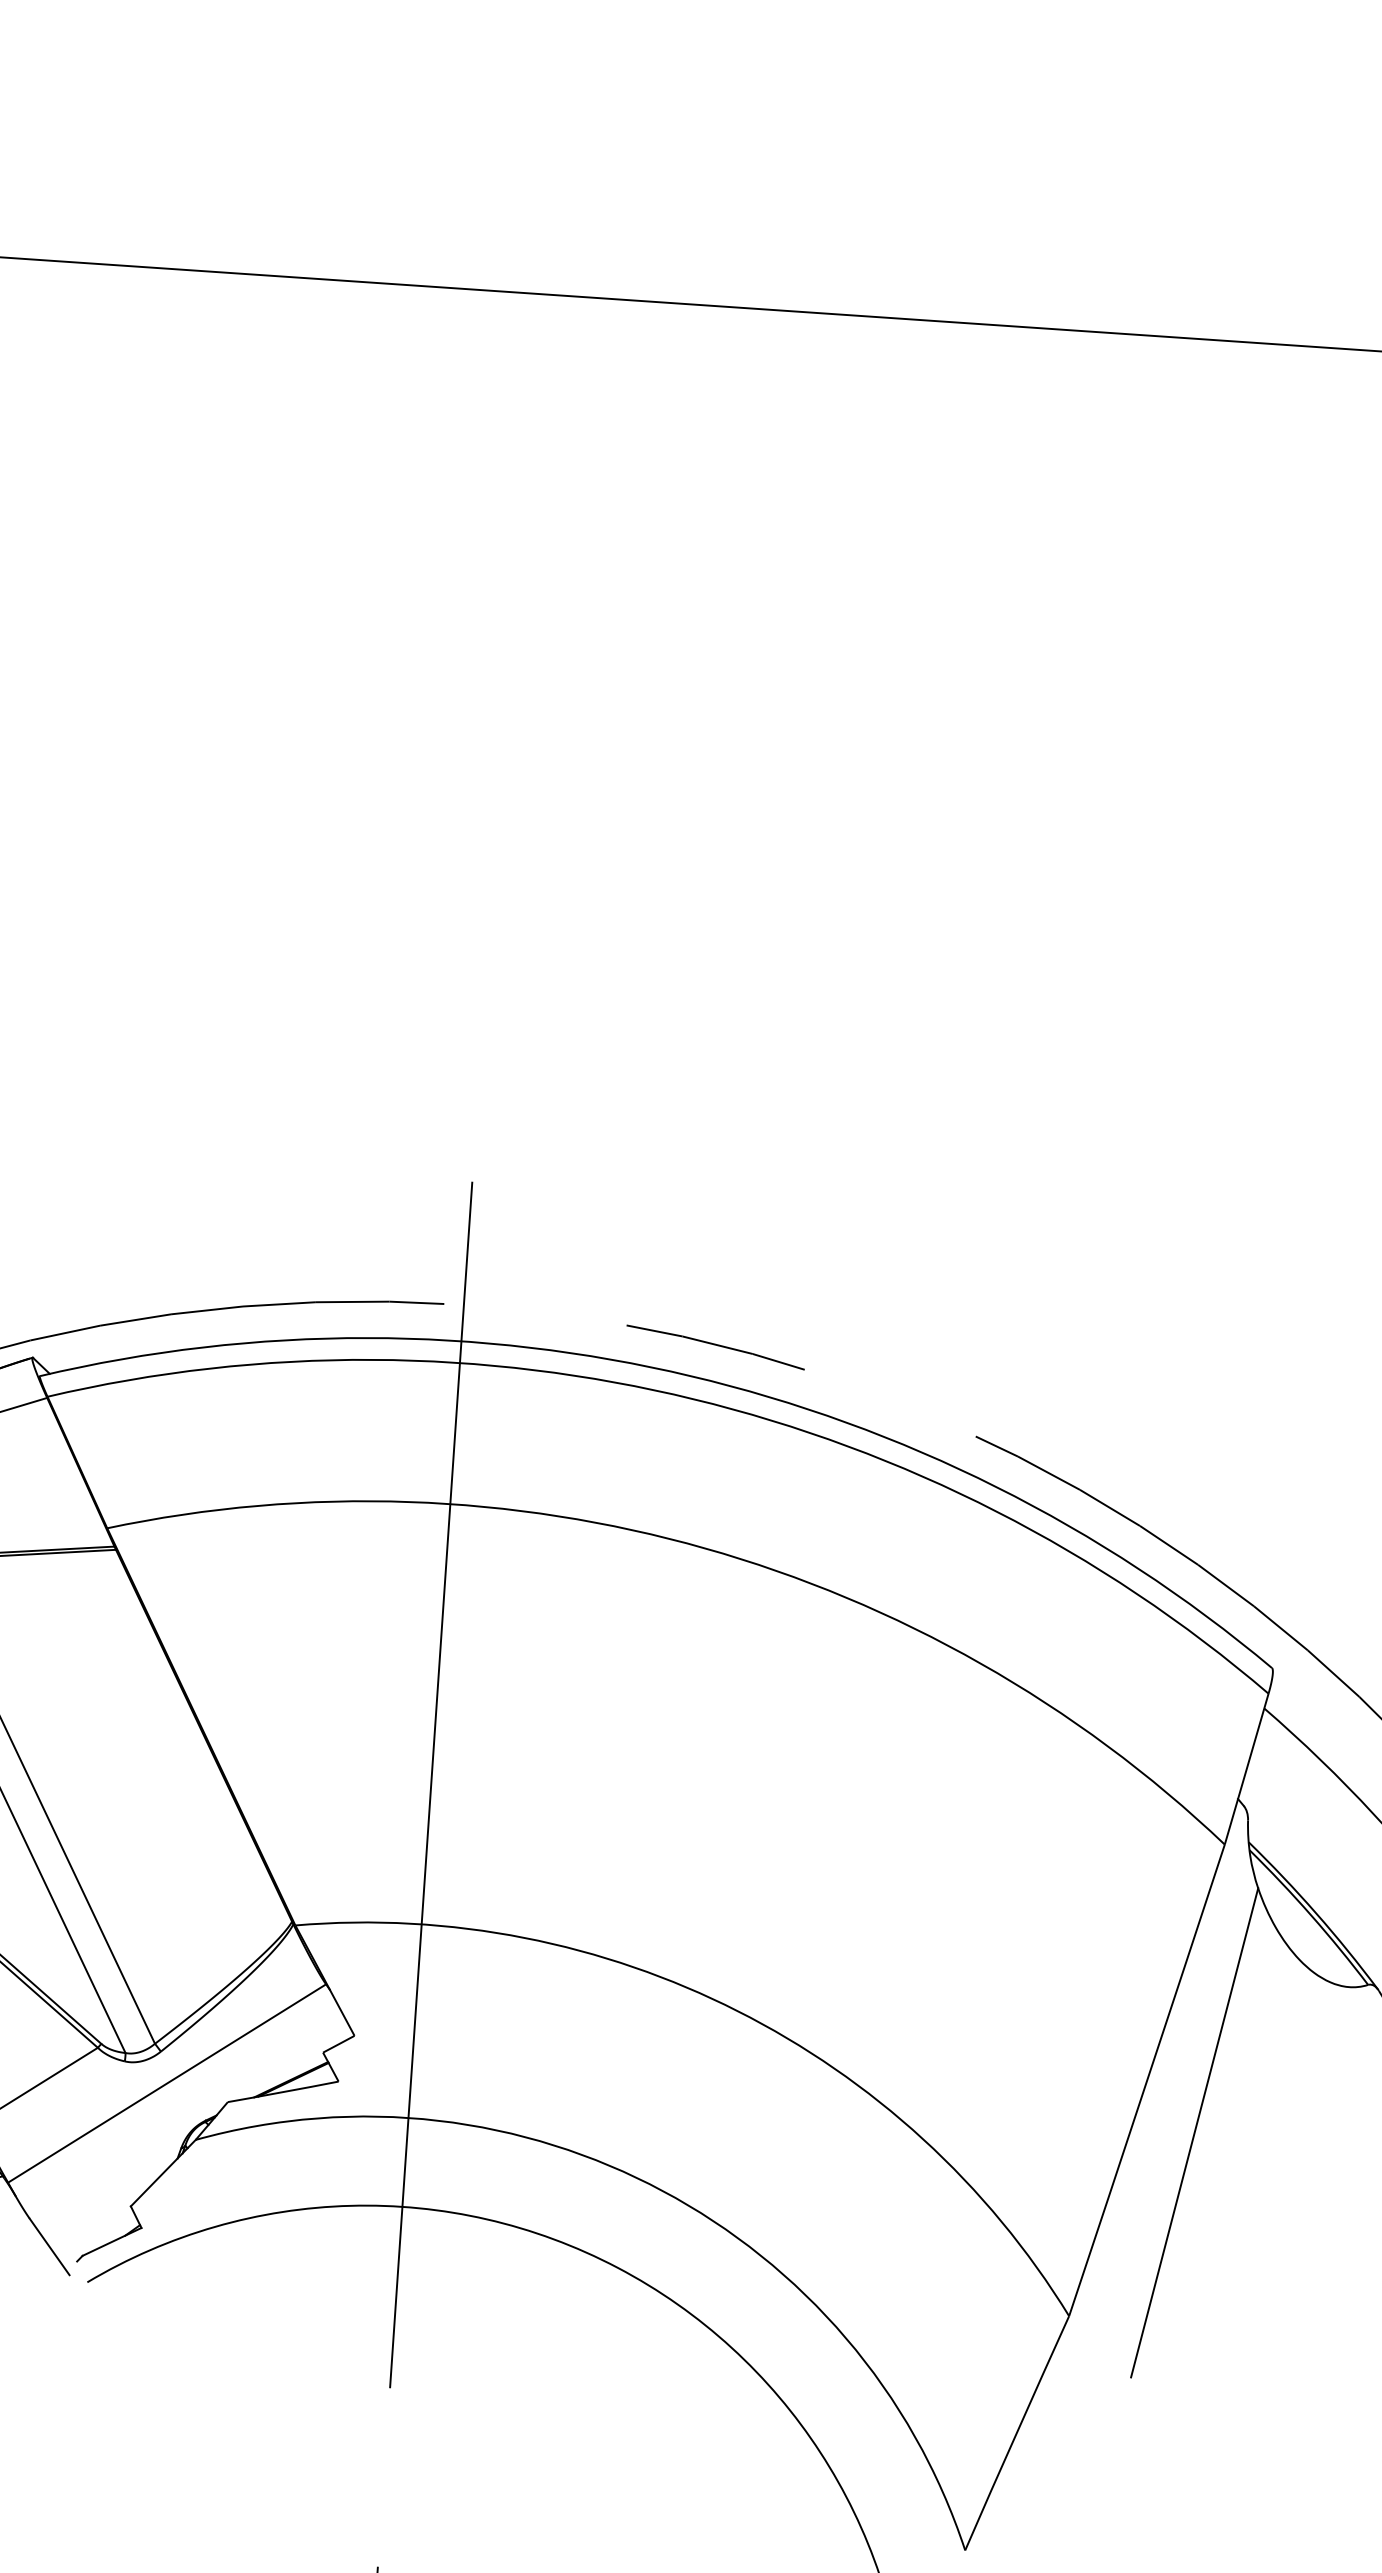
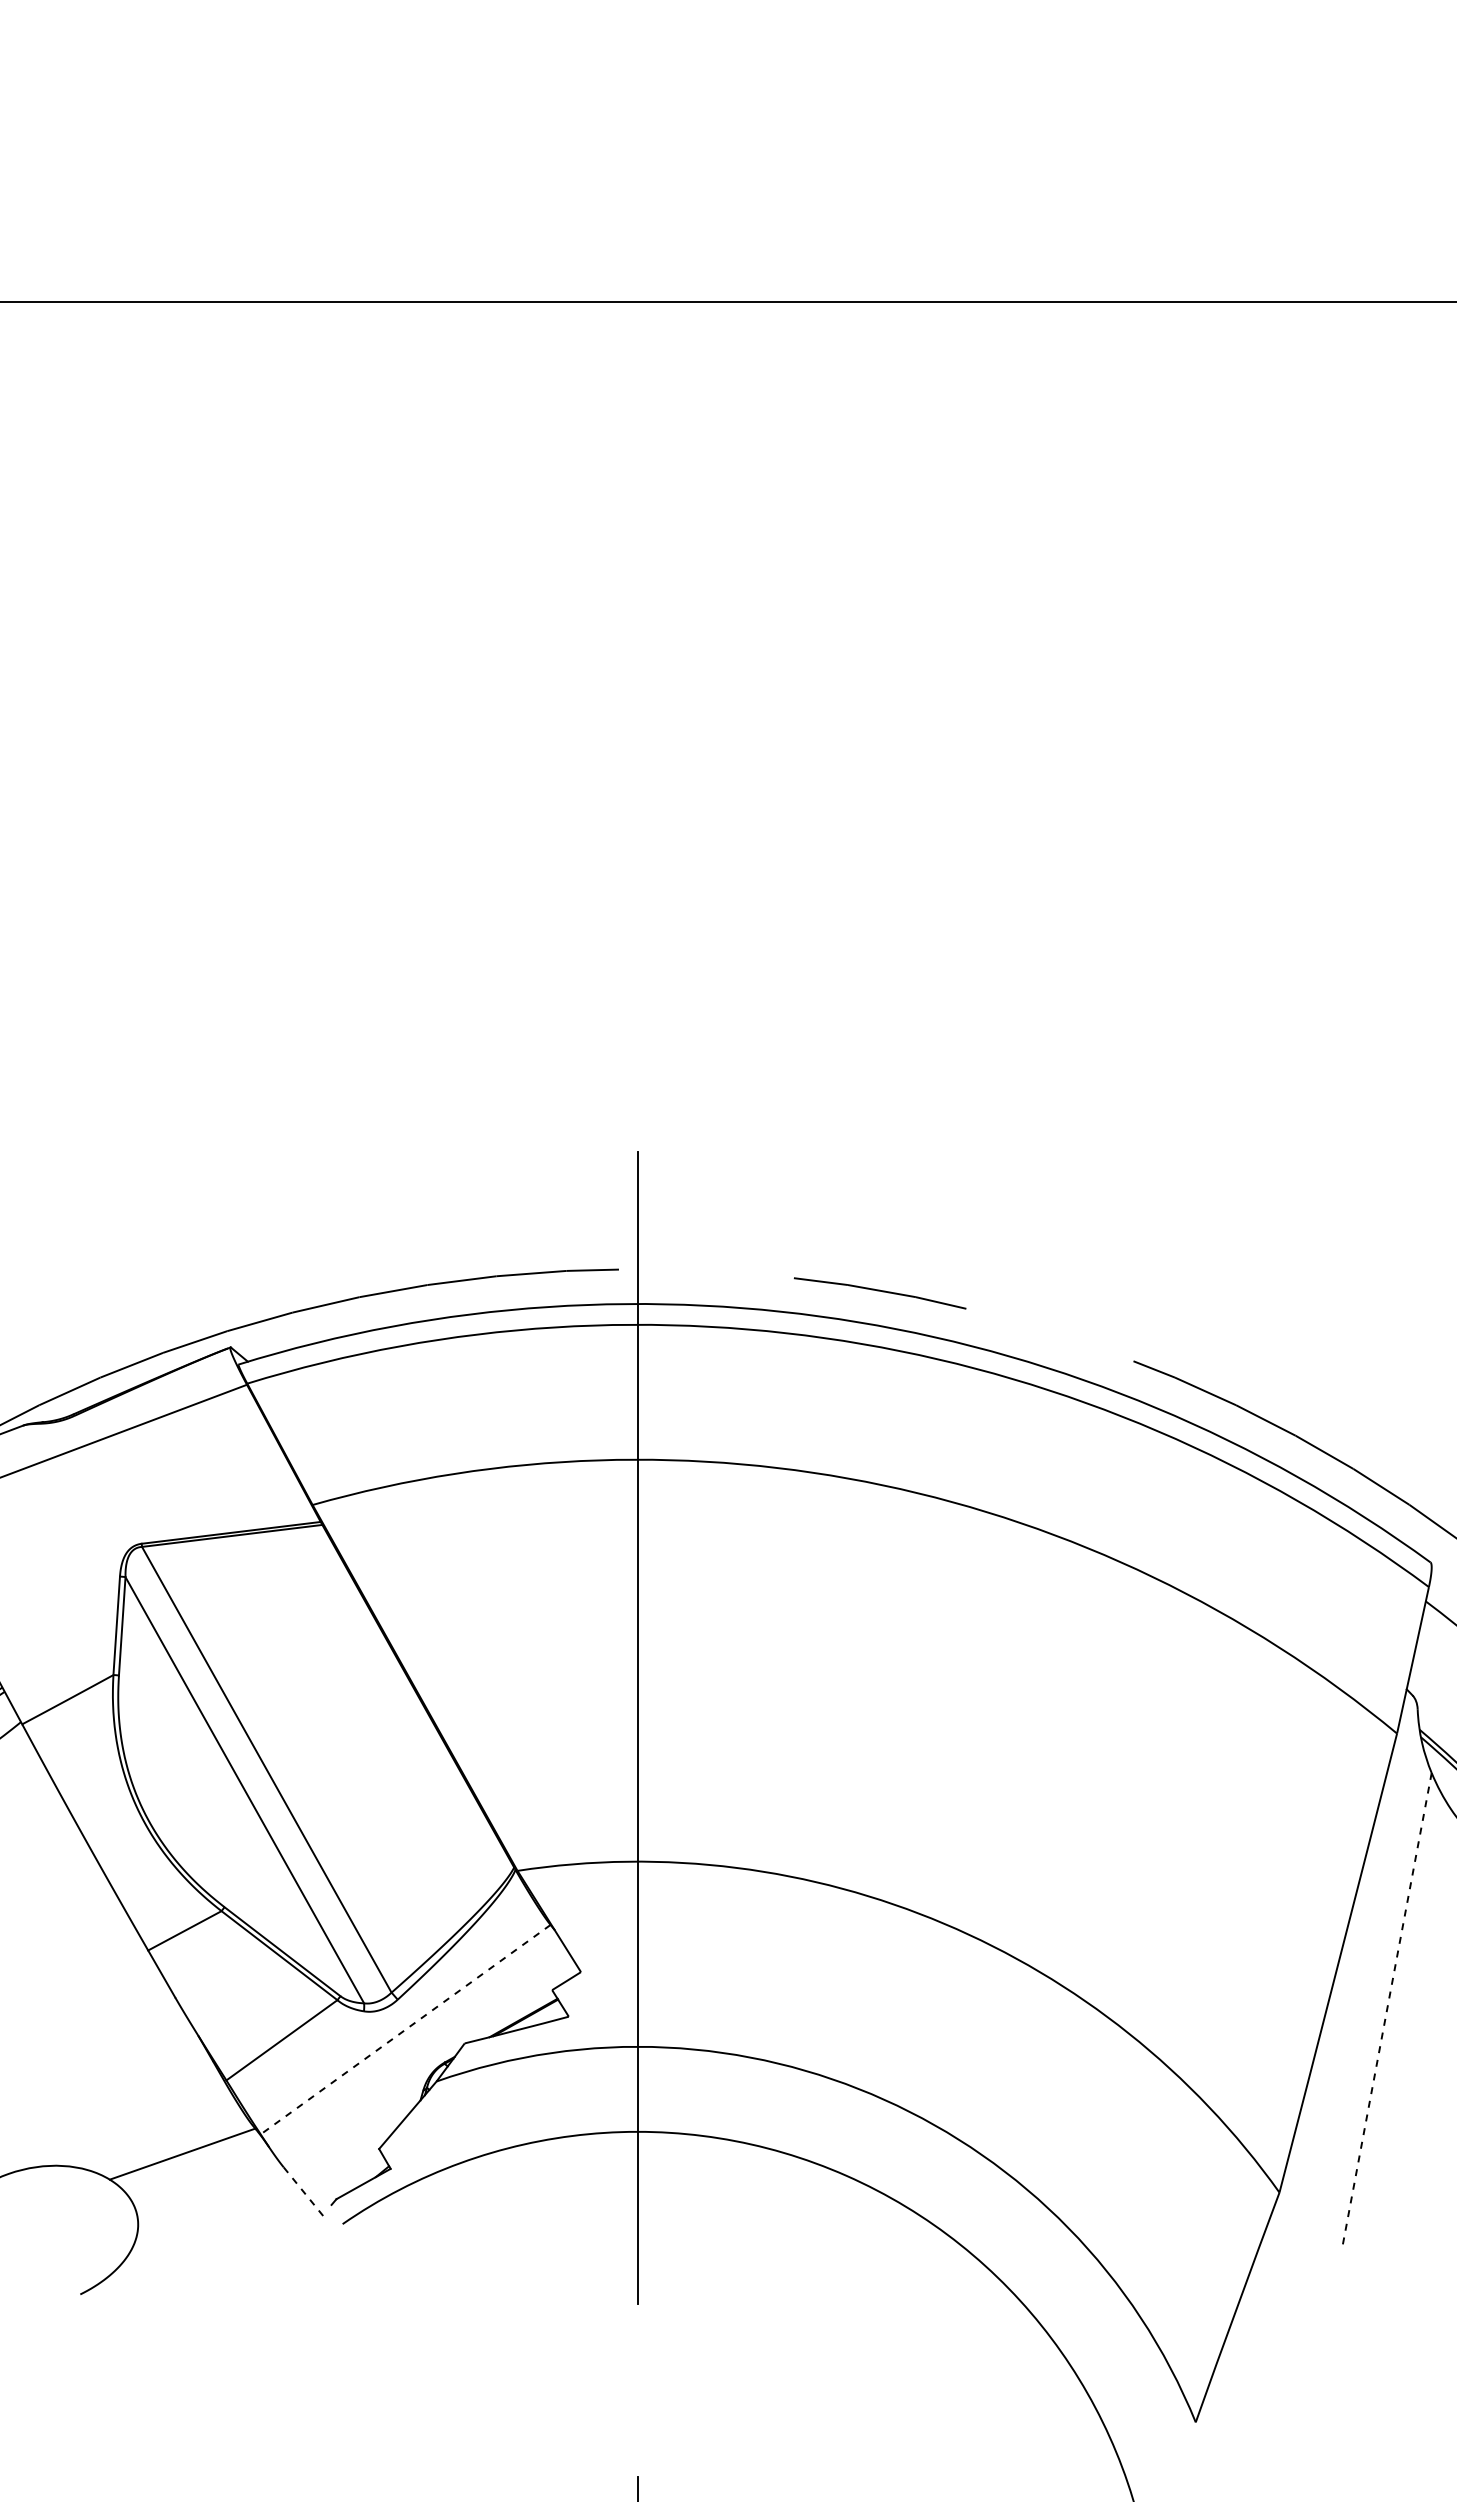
line: (166, 2083) -> (405, 2029), solid -> dashed
line: (1194, 2133) -> (1386, 2010), solid -> dashed
line: (49, 2246) -> (304, 2192), solid -> dashed

